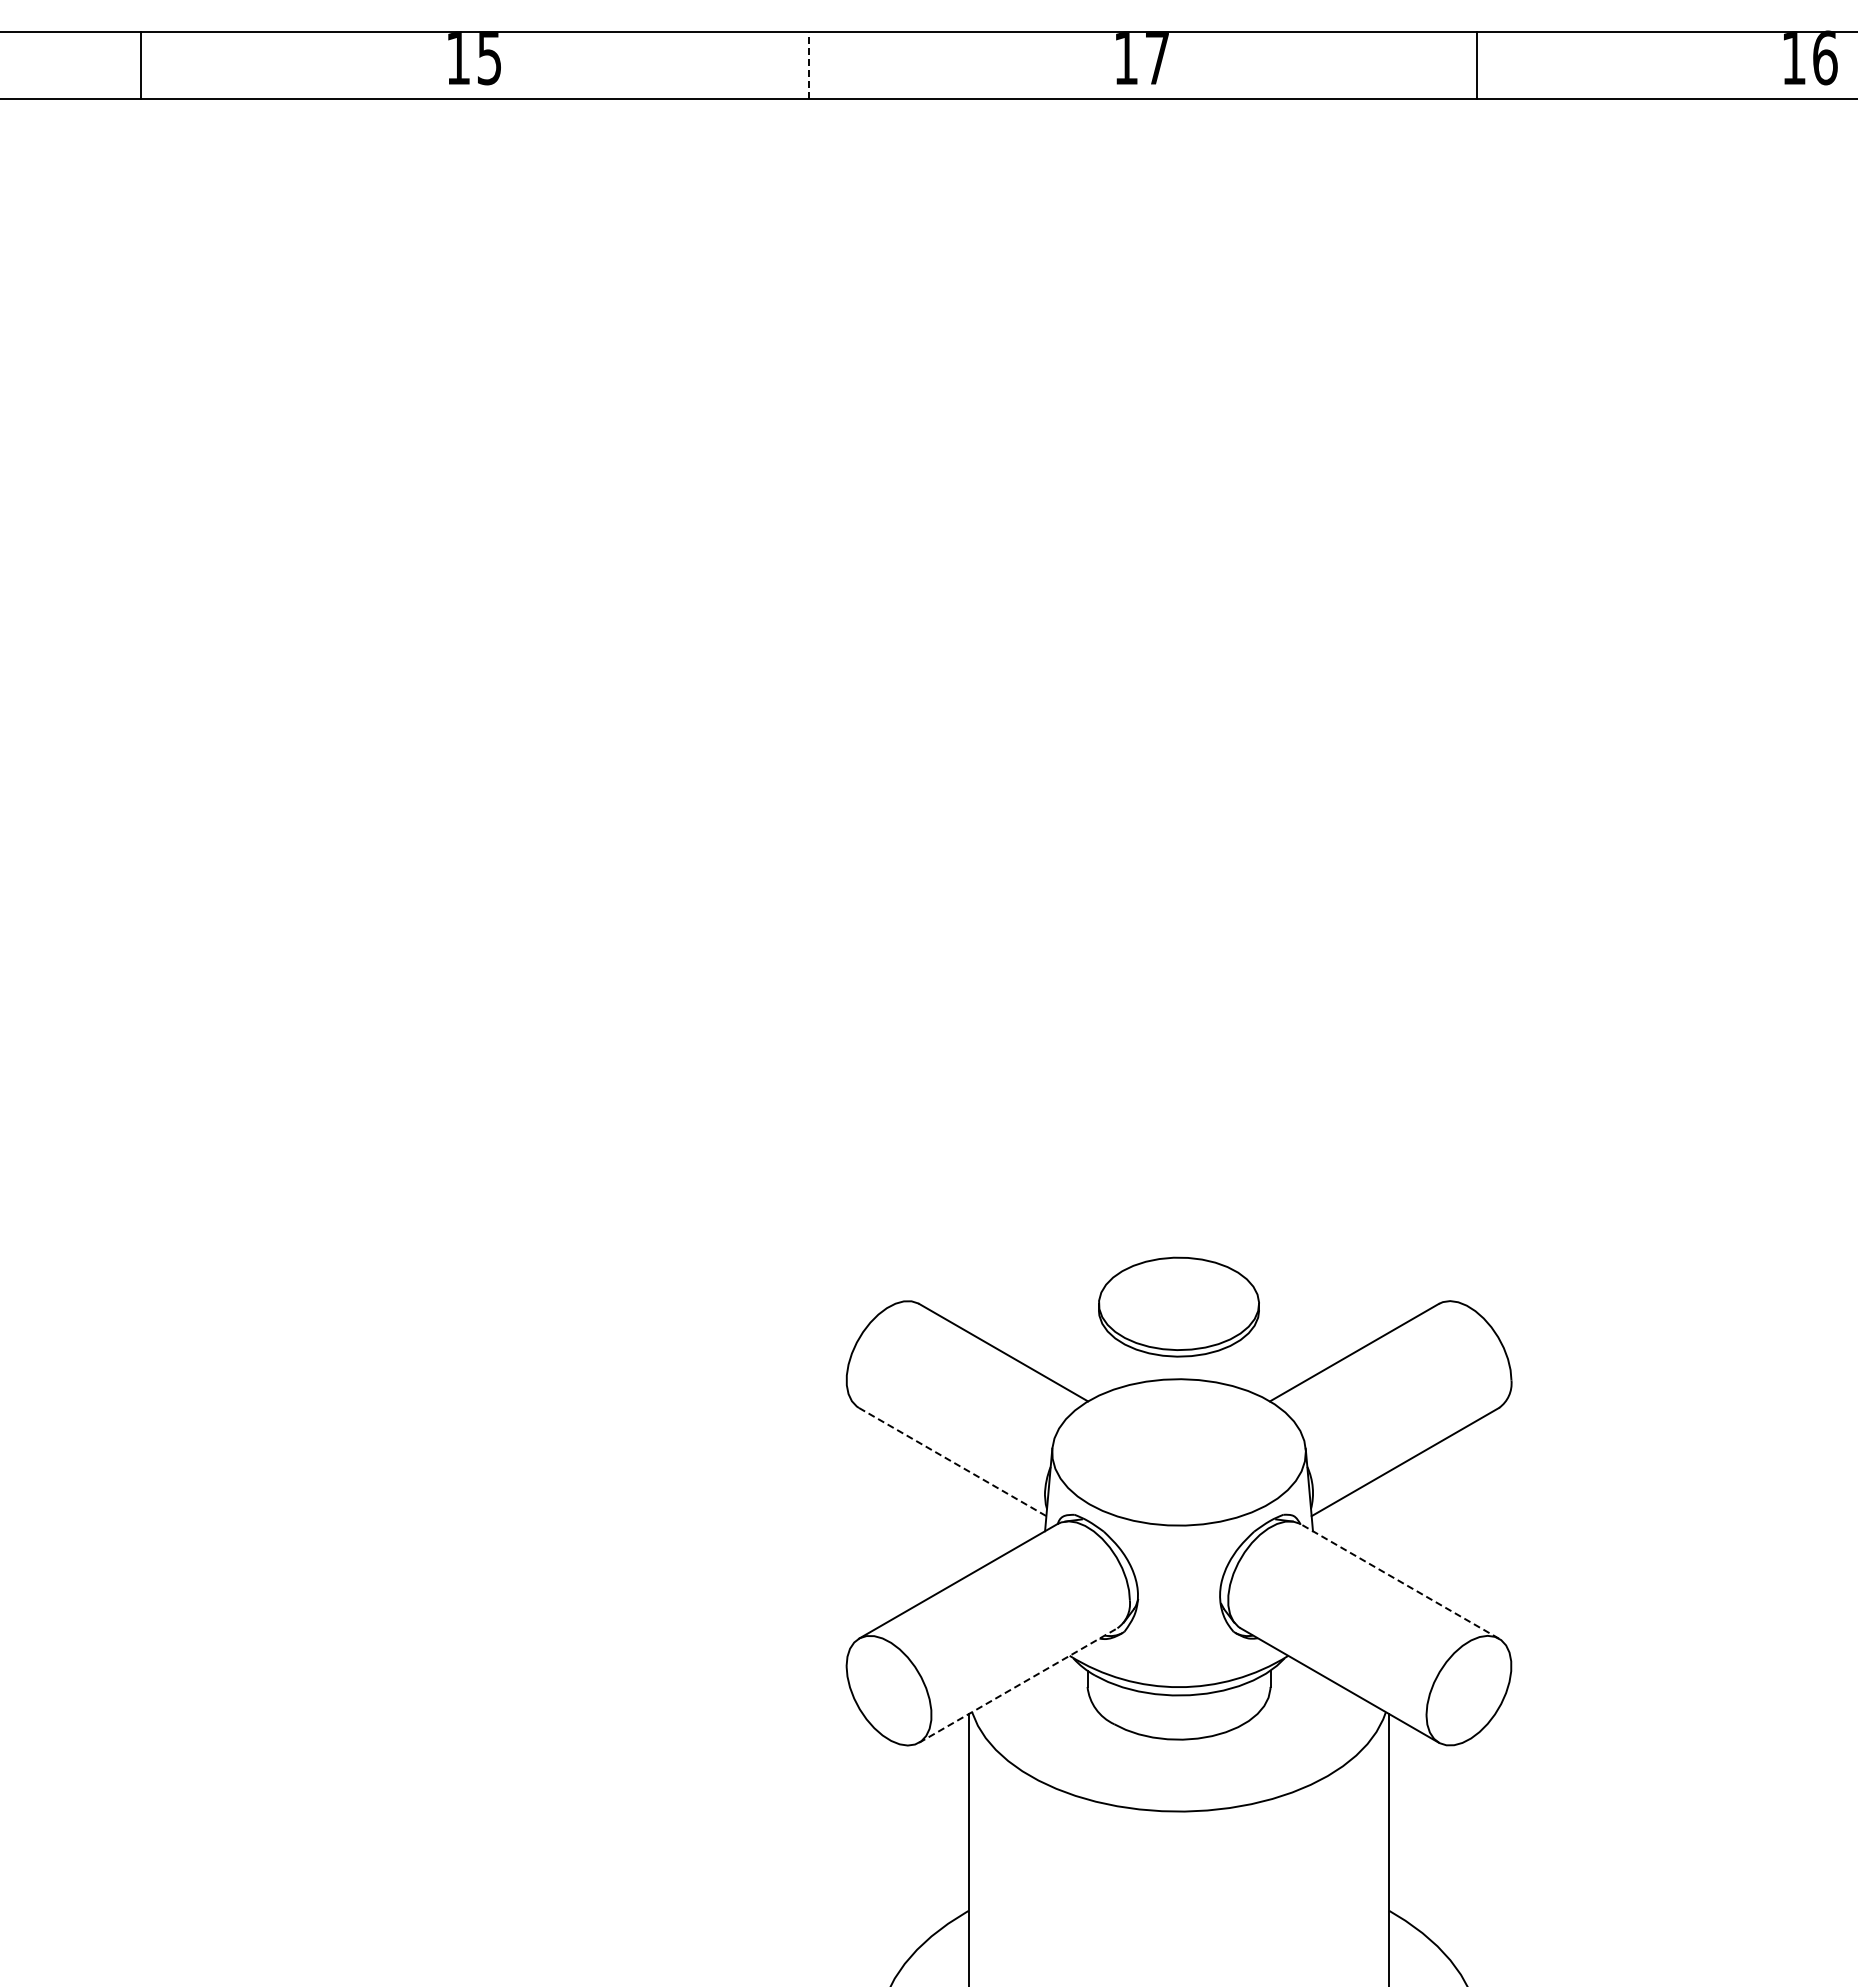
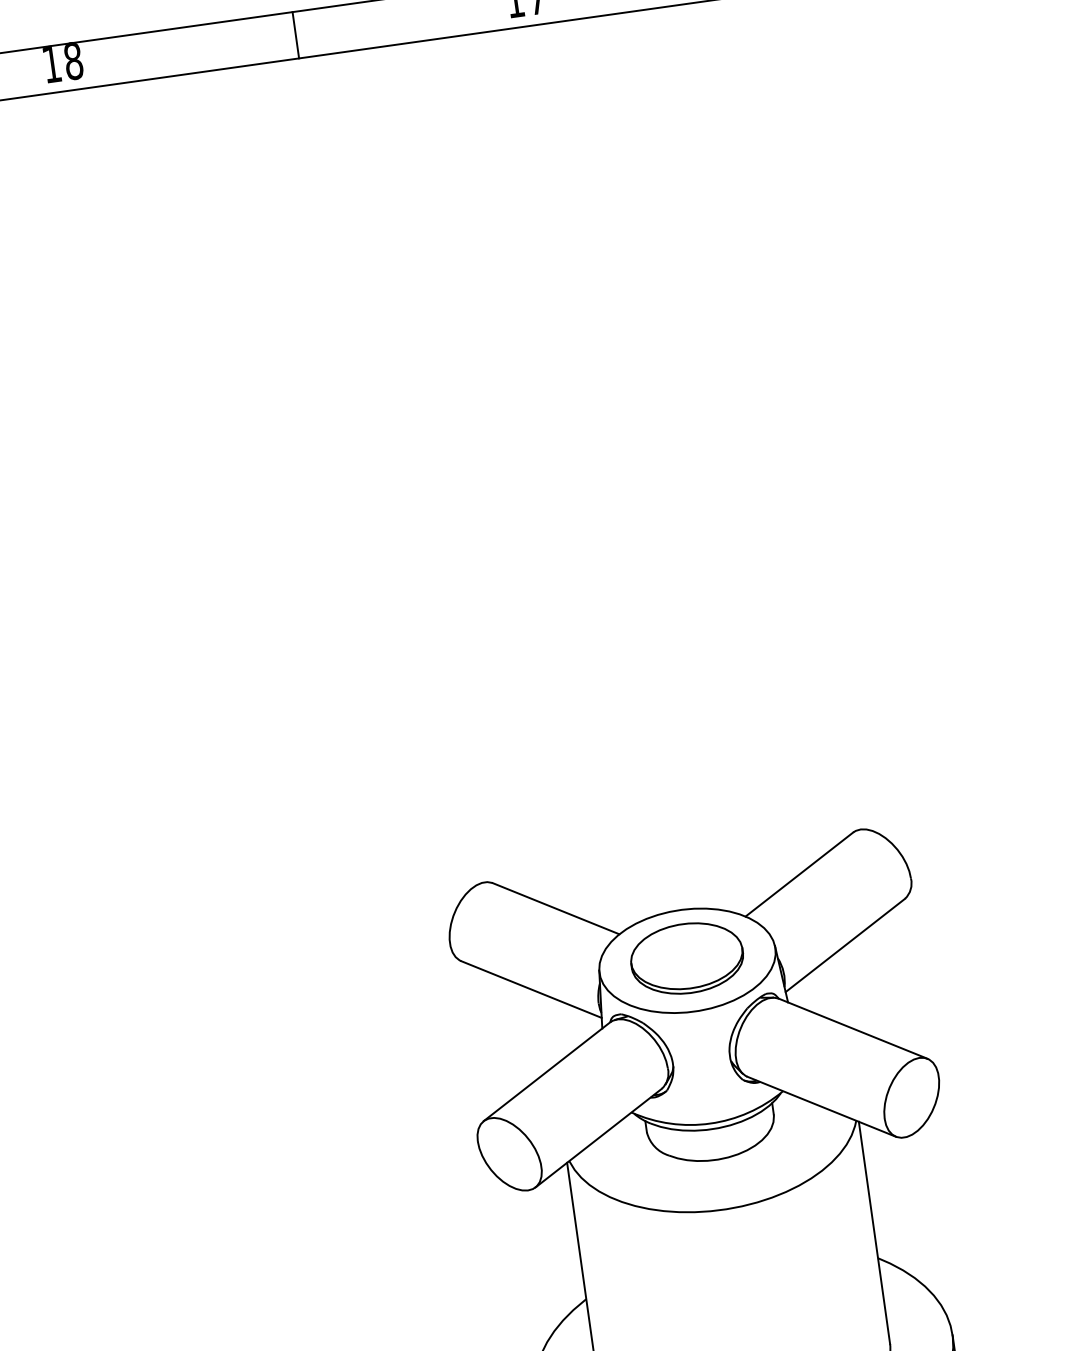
text: (489, 57) -> (73, 60), 15 -> 18
line: (809, 65) -> (296, 35), dashed -> solid
part: (1178, 1306) -> (686, 958), moved
line: (953, 1462) -> (532, 989), dashed -> solid
line: (1399, 1581) -> (852, 1028), dashed -> solid
line: (1018, 1685) -> (598, 1138), dashed -> solid

